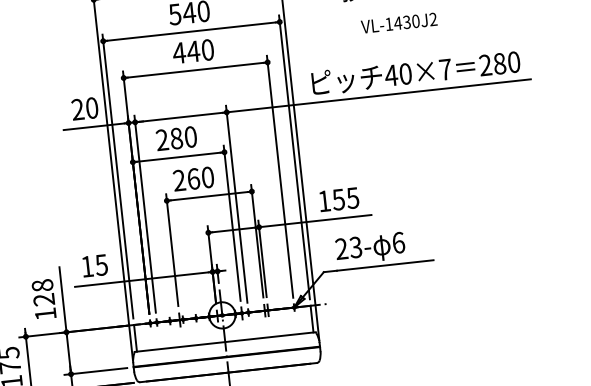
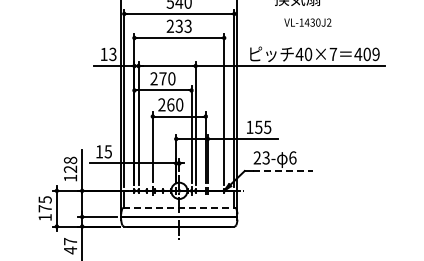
text: (192, 51) -> (178, 26), 440 -> 233
text: (498, 64) -> (366, 54), 280 -> 409
text: (84, 107) -> (108, 53), 20 -> 13
text: (175, 138) -> (162, 78), 280 -> 270
line: (386, 266) -> (283, 171), solid -> dashed
line: (225, 342) -> (179, 207), solid -> dashed

